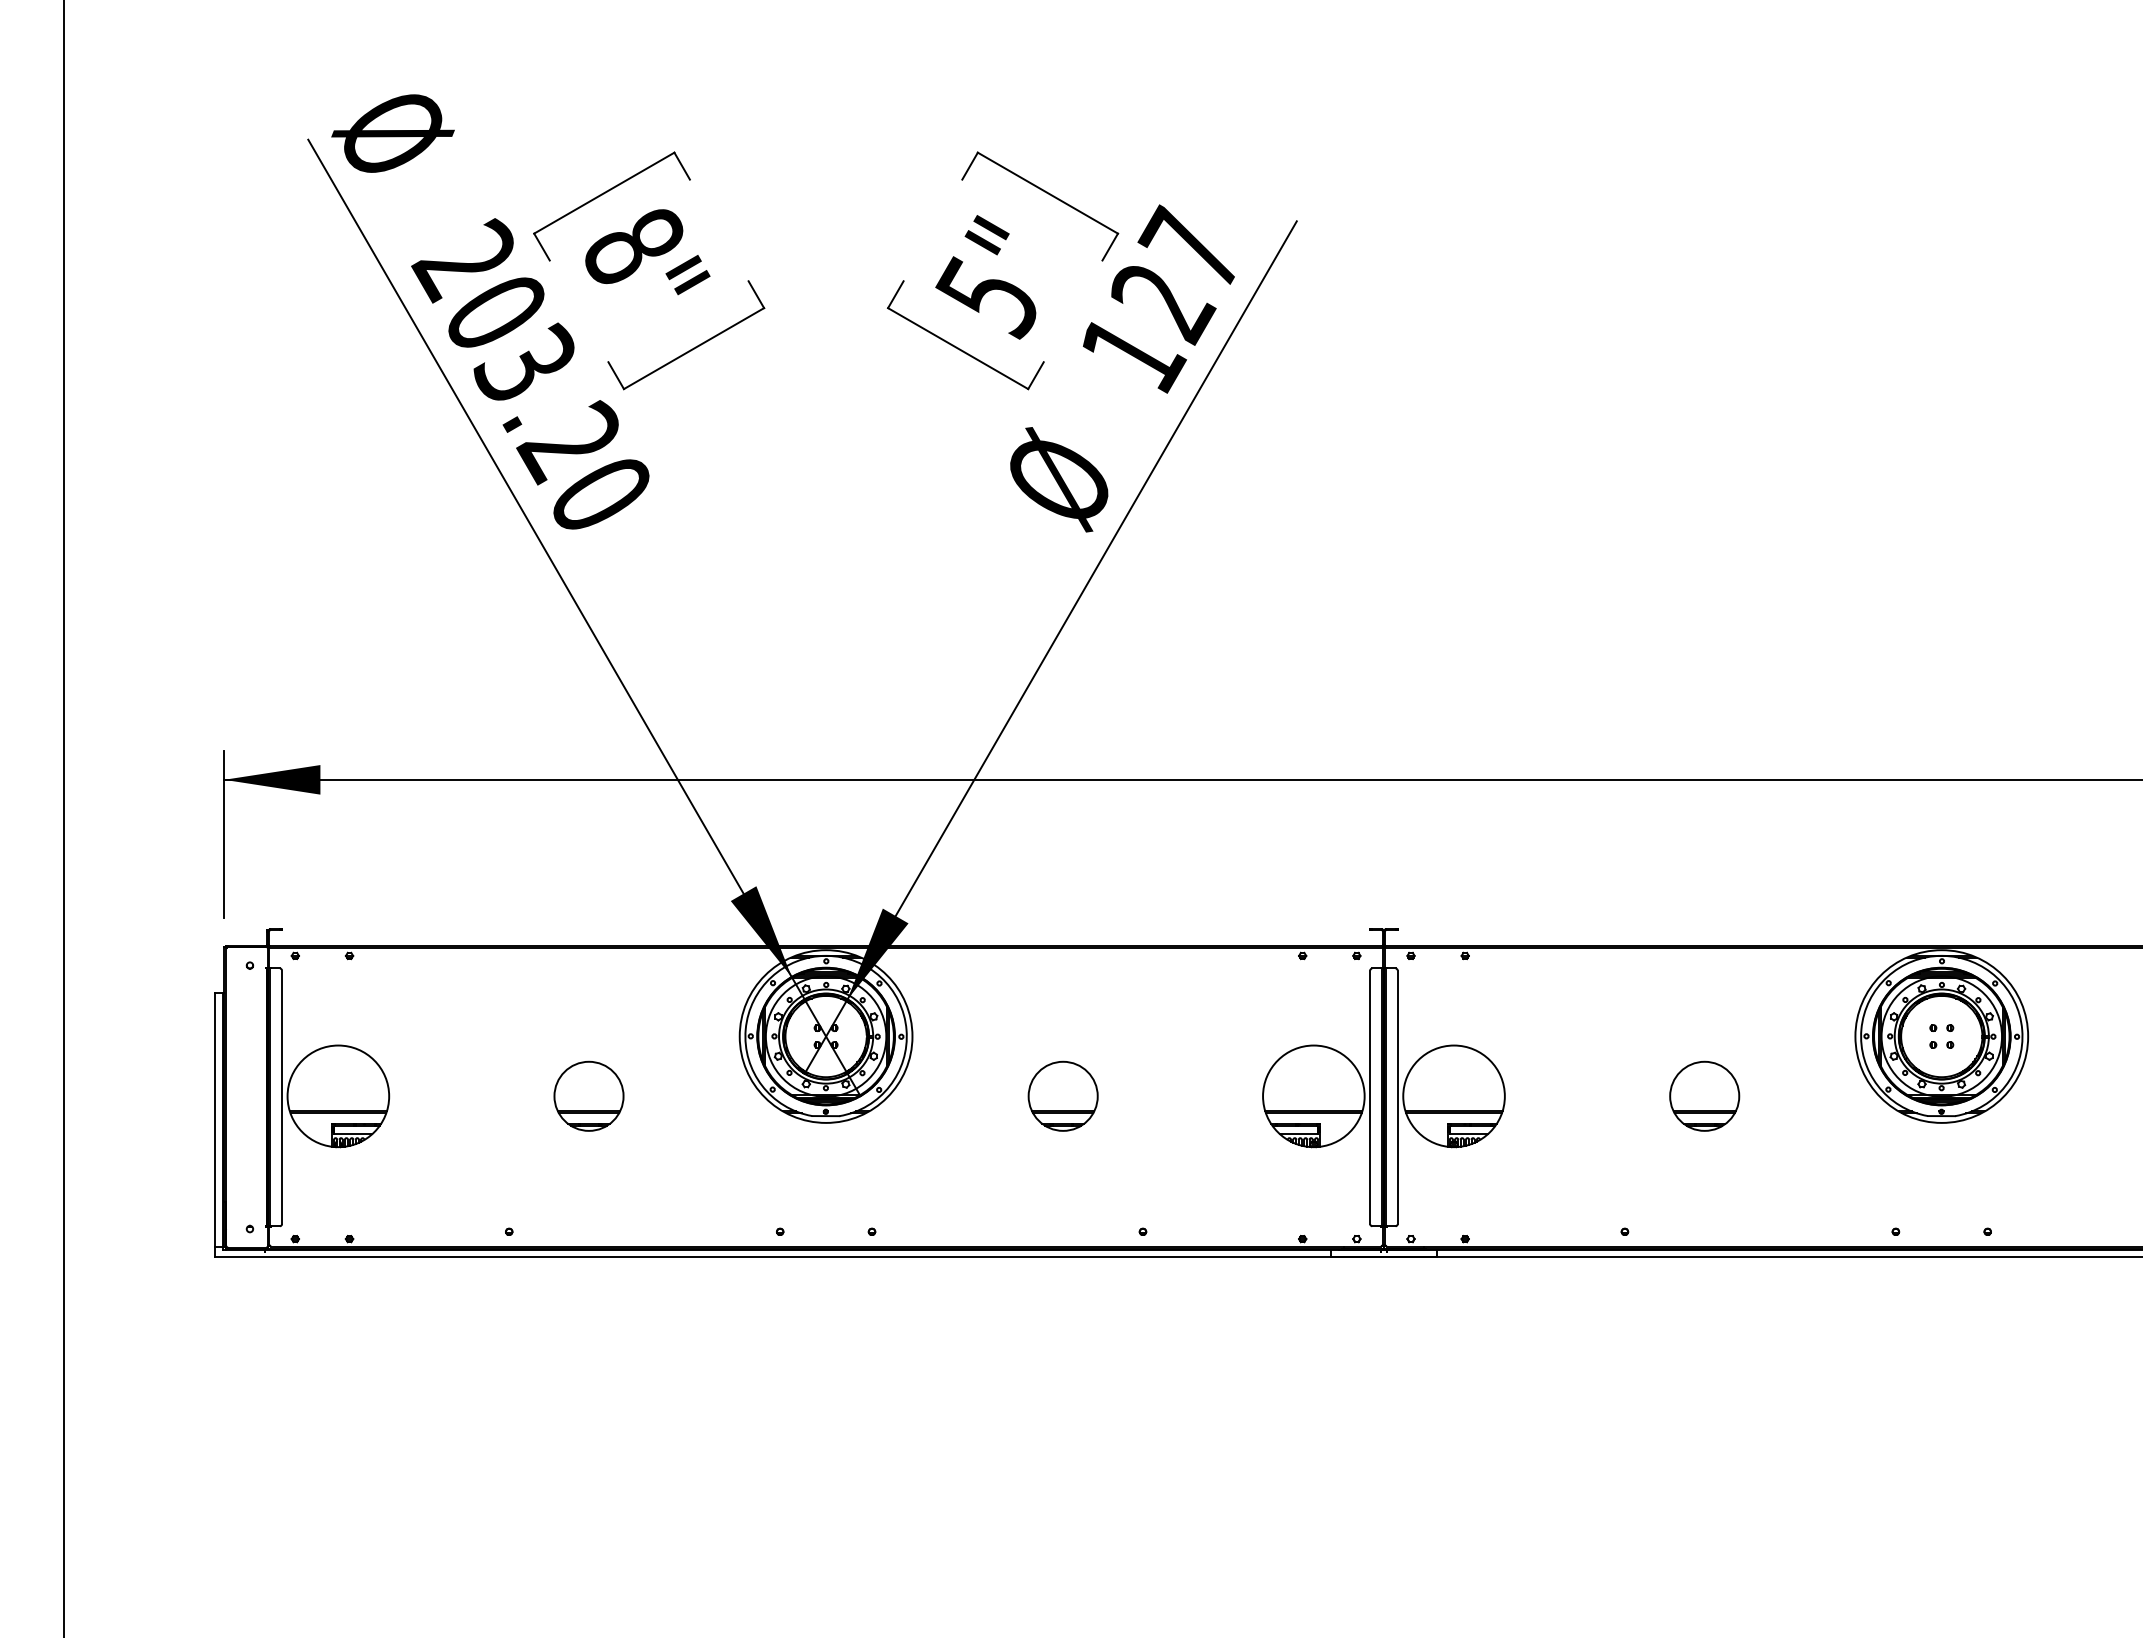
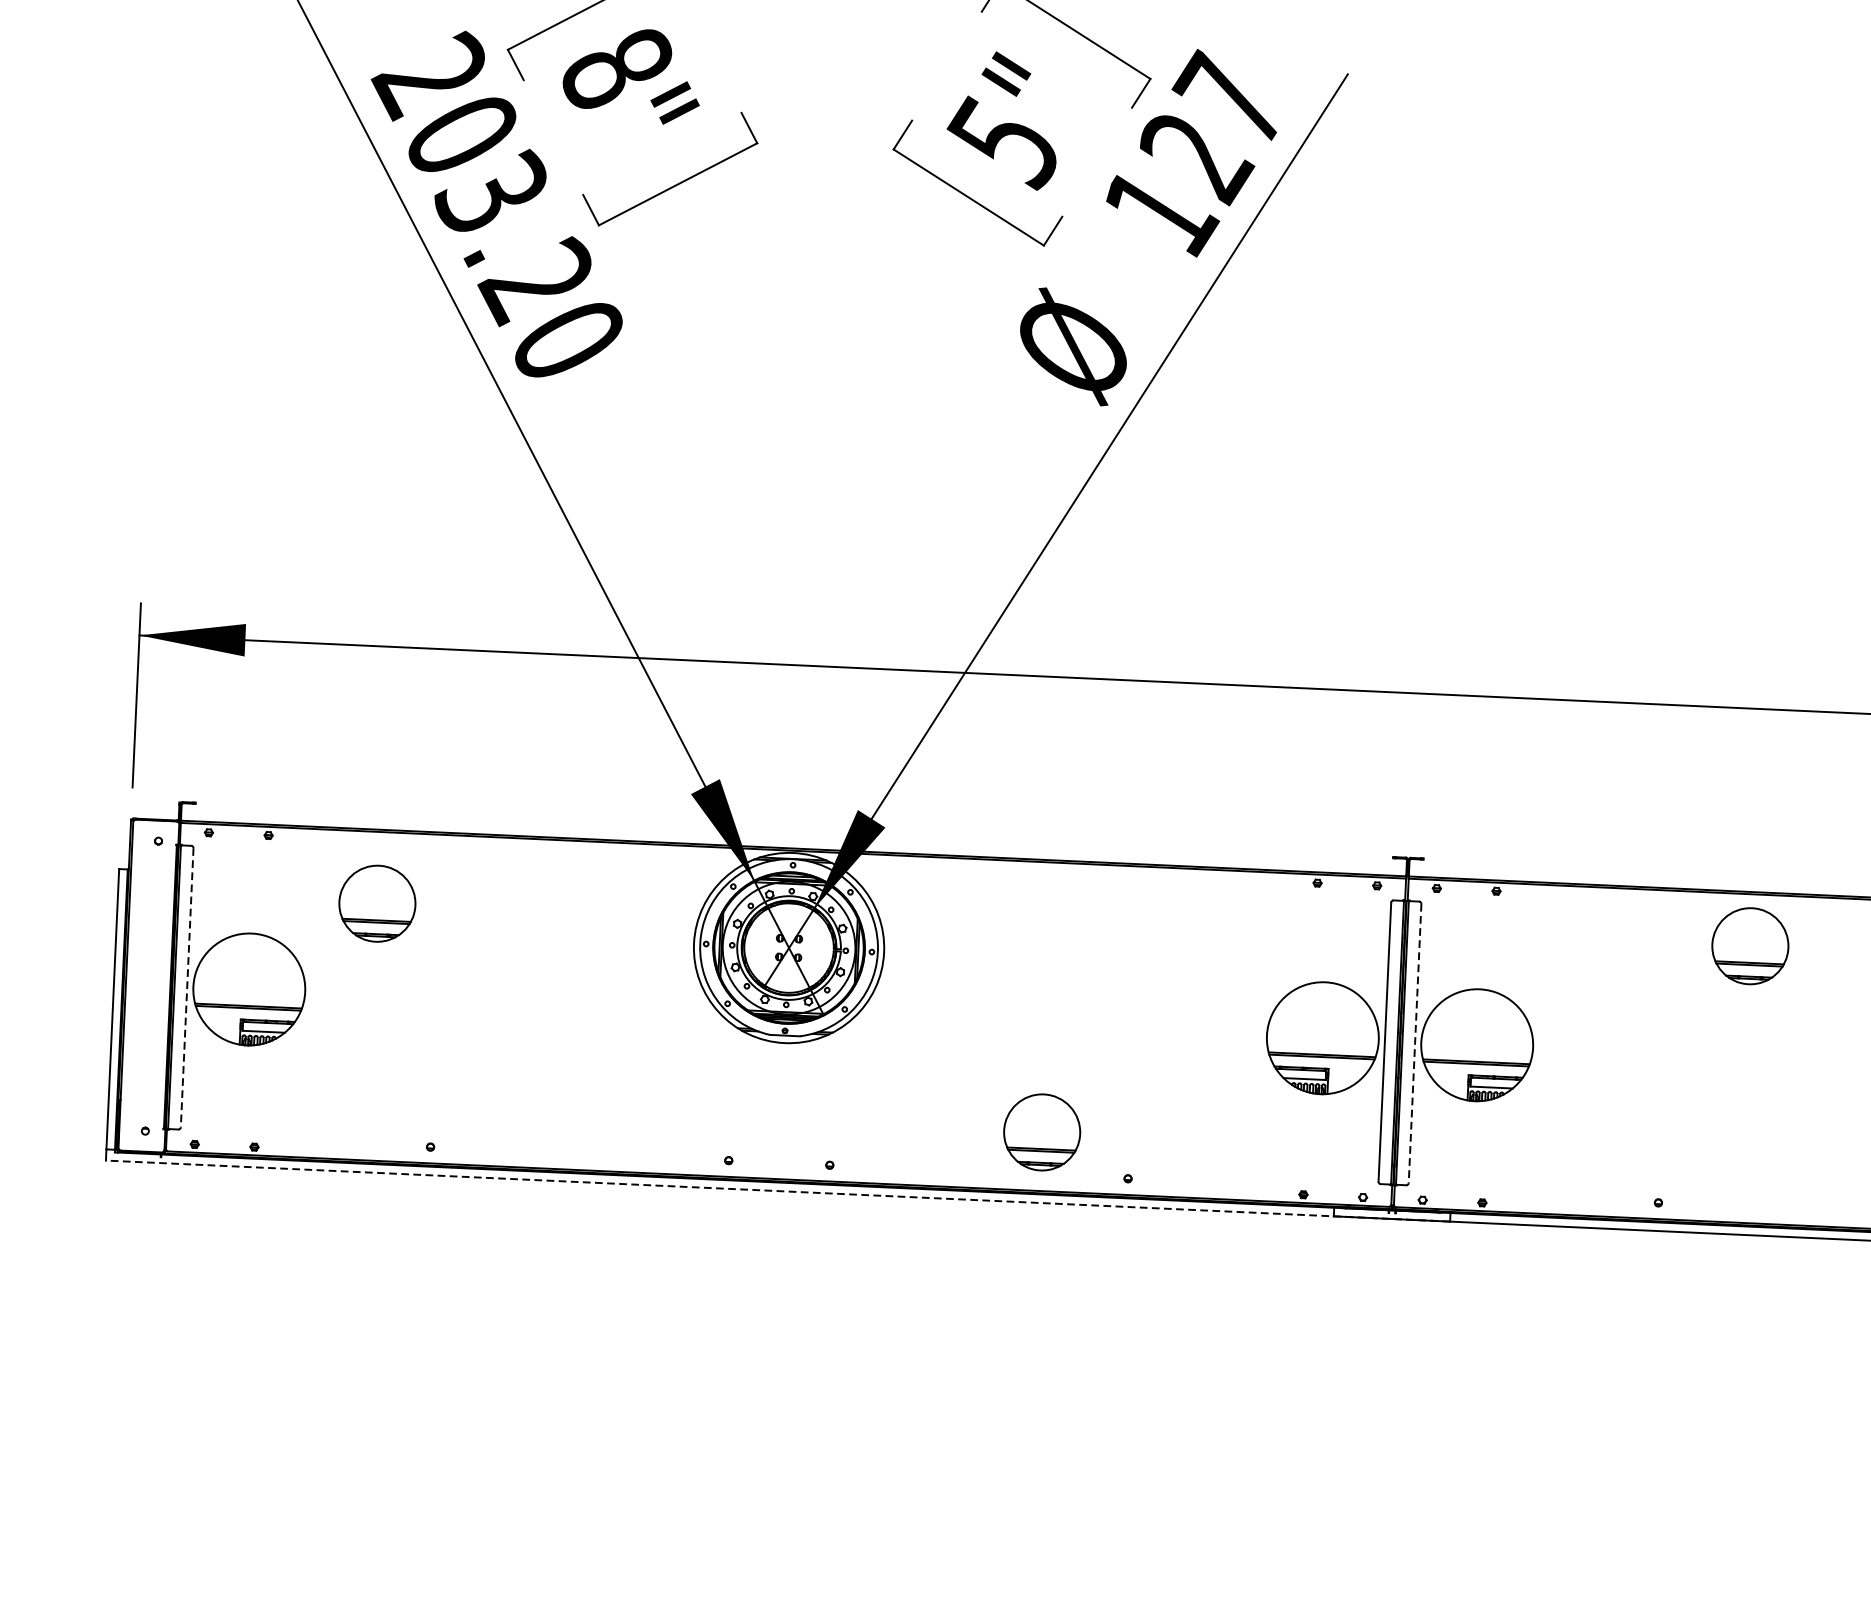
part: (588, 1095) -> (376, 902), moved
part: (1062, 1095) -> (1041, 1131), moved
part: (1704, 1095) -> (1750, 945), moved
line: (281, 1097) -> (186, 987), solid -> dashed
line: (1397, 1097) -> (1414, 1043), solid -> dashed
line: (826, 1257) -> (778, 1191), solid -> dashed

